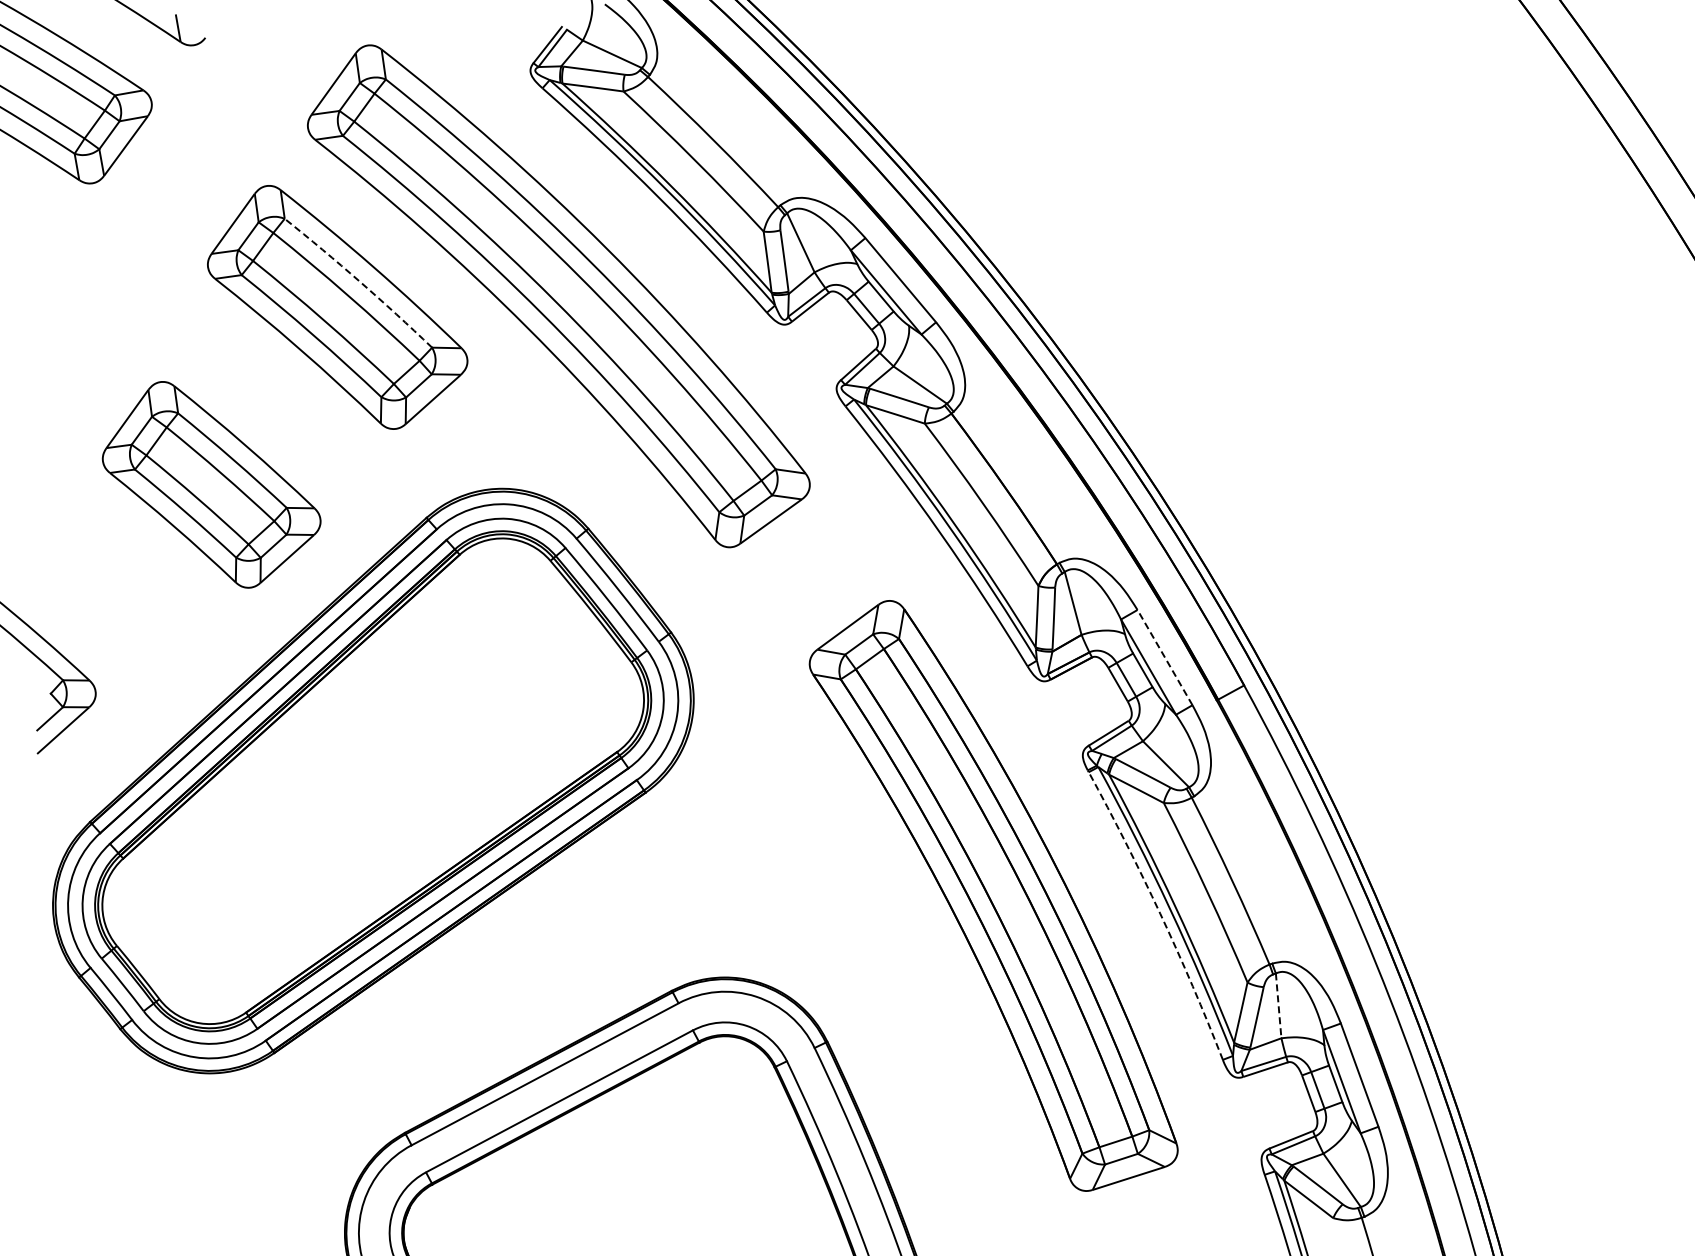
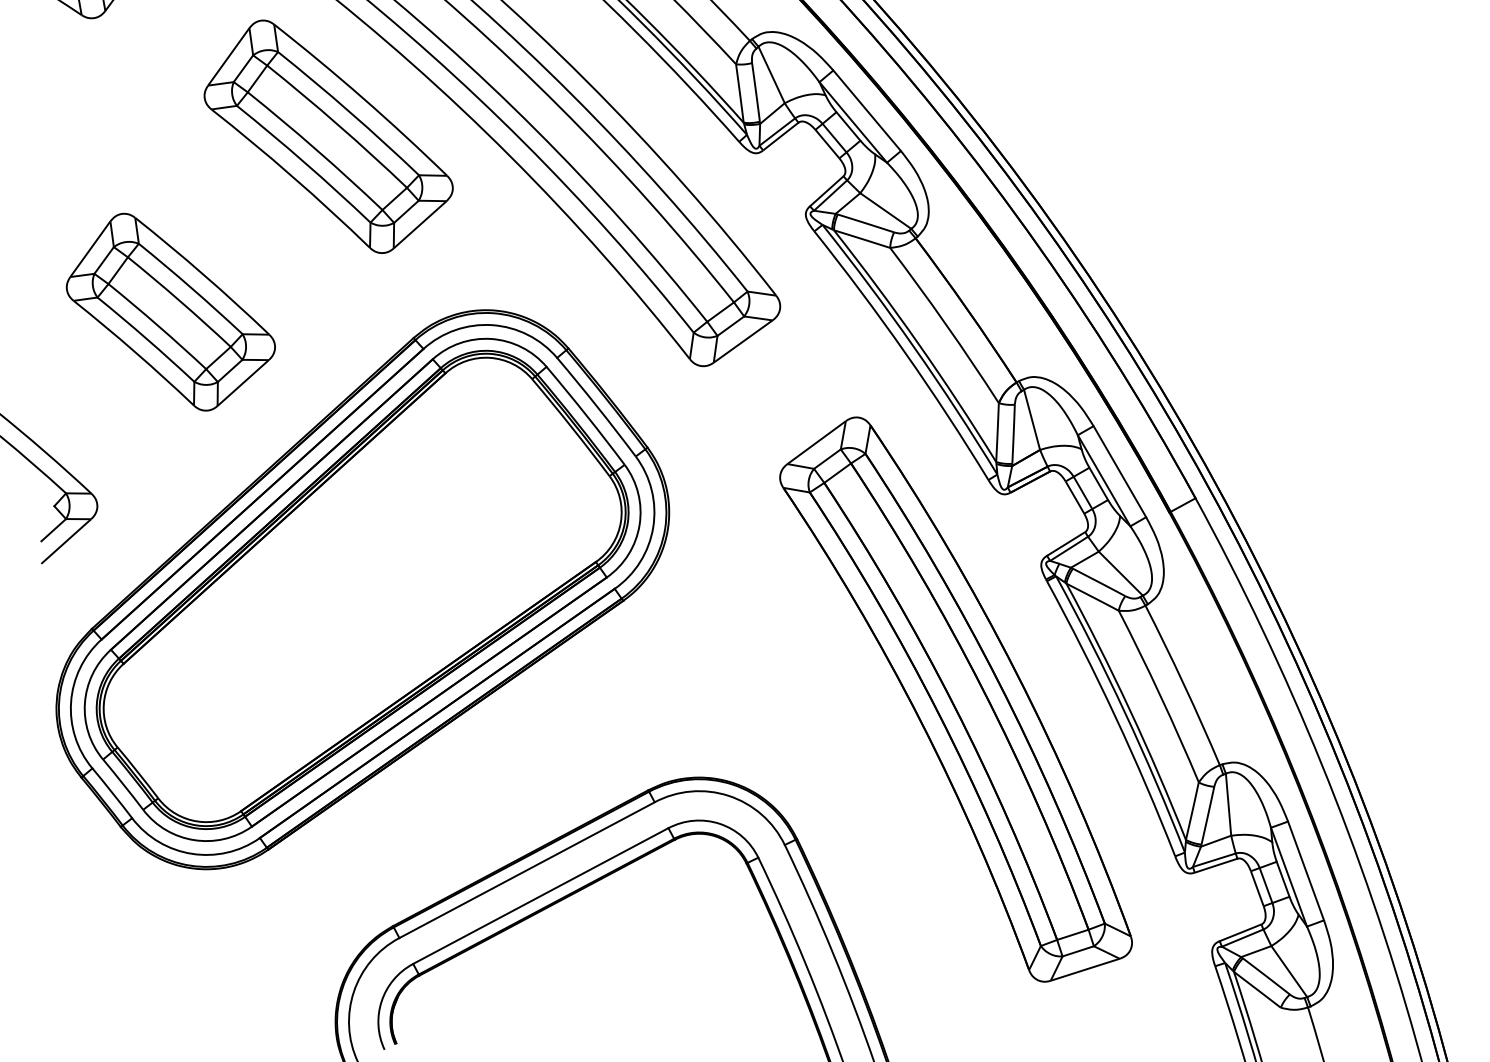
arc: (359, 281) -> (349, 111), dashed -> solid
part: (211, 484) -> (170, 311), moved
line: (1165, 657) -> (1120, 471), dashed -> solid
arc: (1160, 913) -> (1115, 716), dashed -> solid
line: (1278, 1005) -> (1228, 804), dashed -> solid

